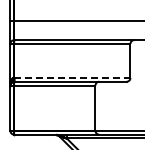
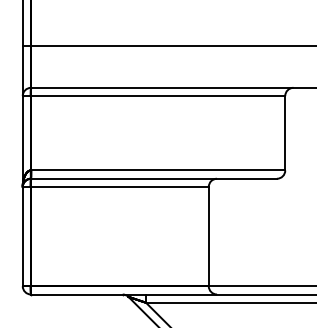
line: (72, 77) -> (158, 169), dashed -> solid

